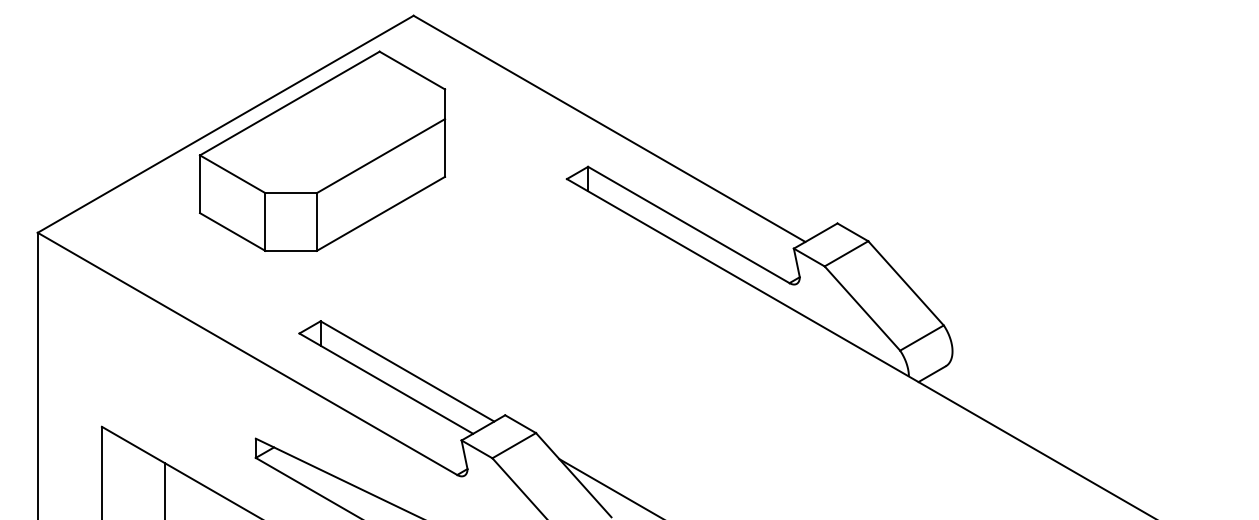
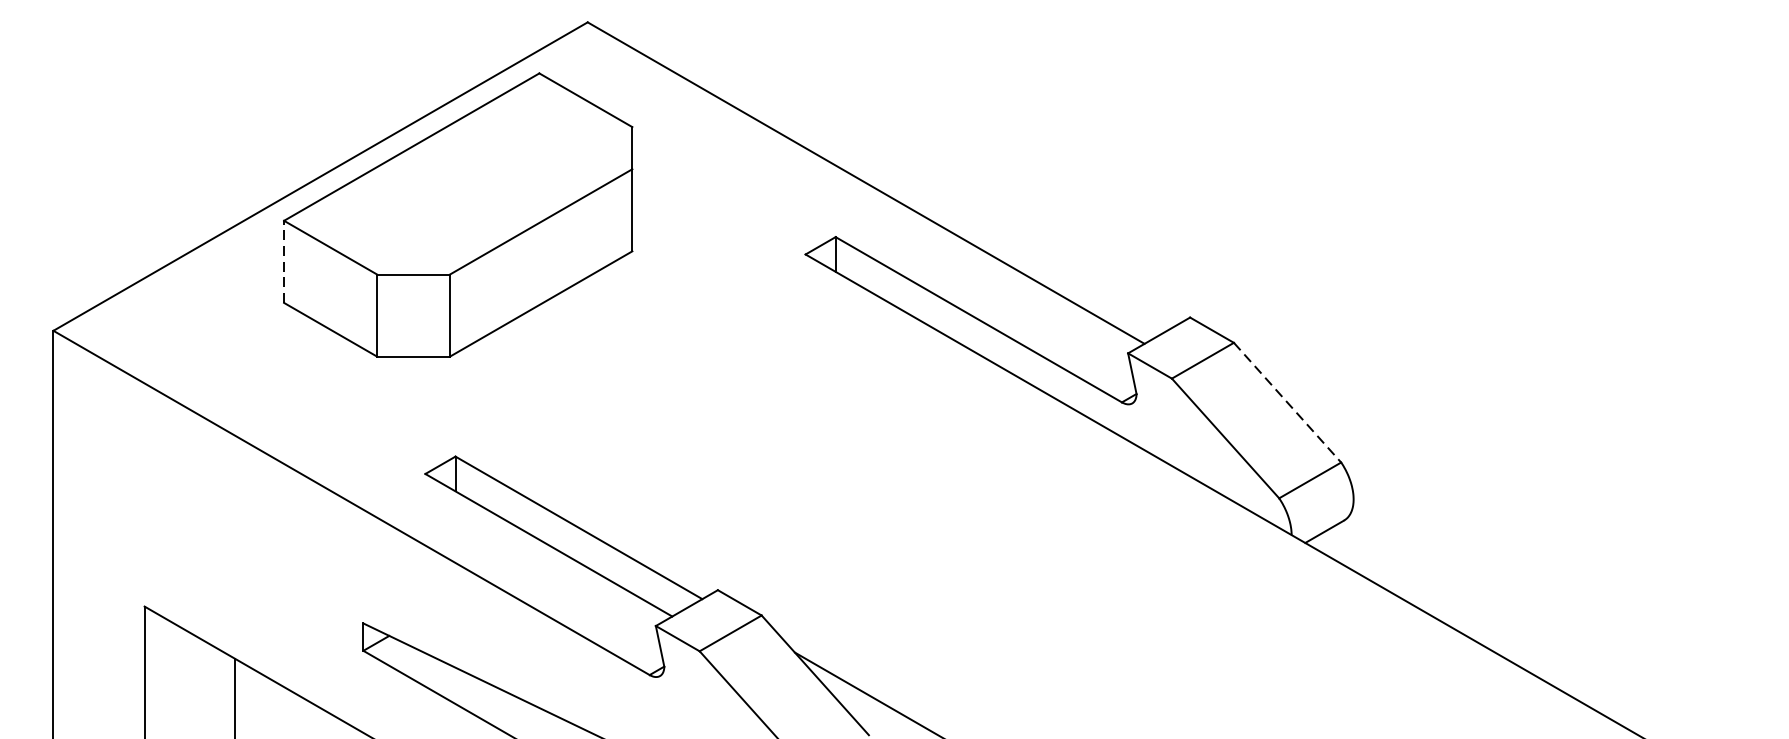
line: (200, 184) -> (284, 262), solid -> dashed
line: (906, 283) -> (1288, 402), solid -> dashed

